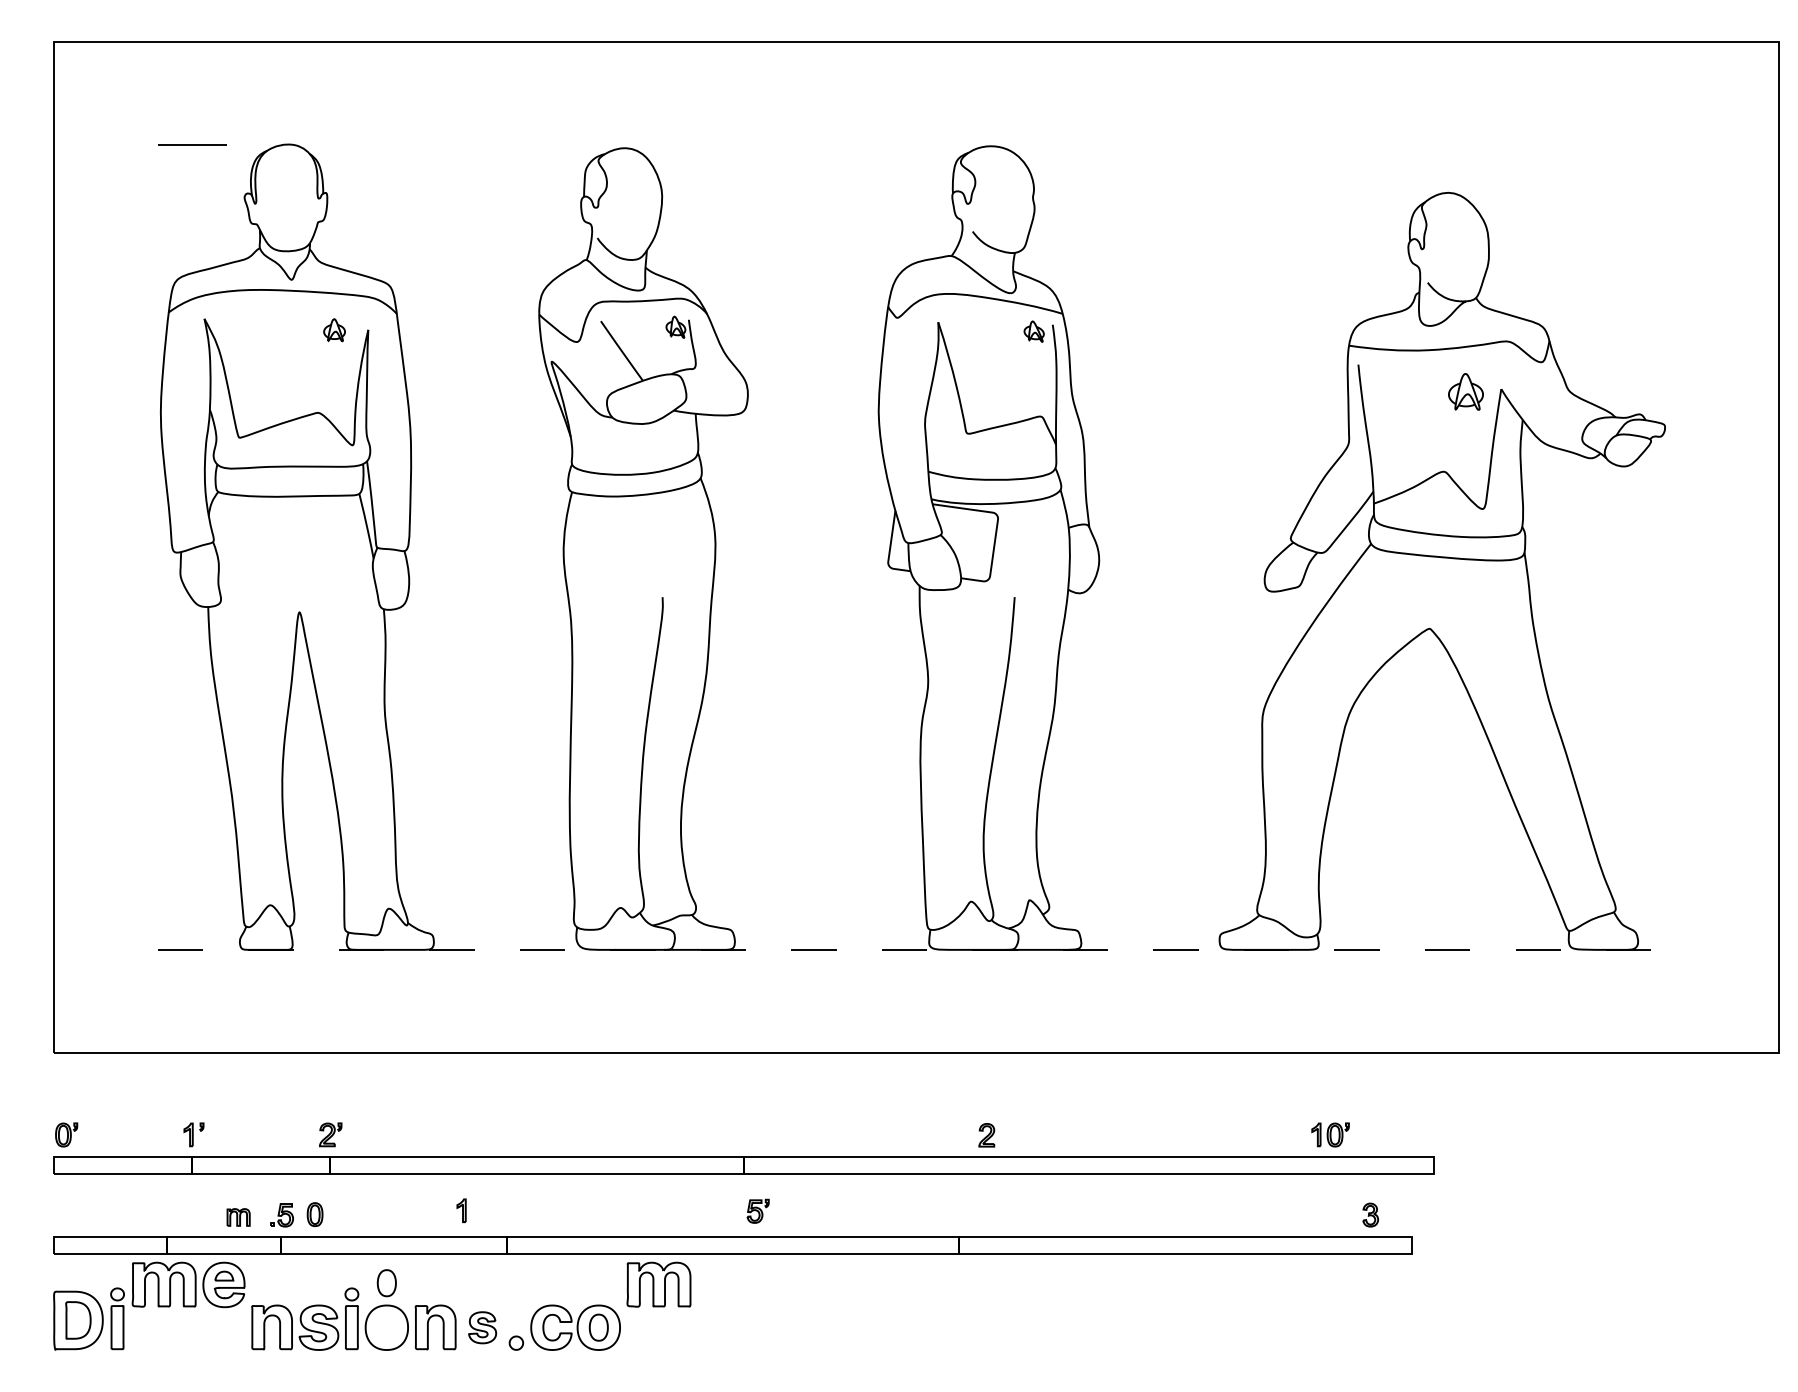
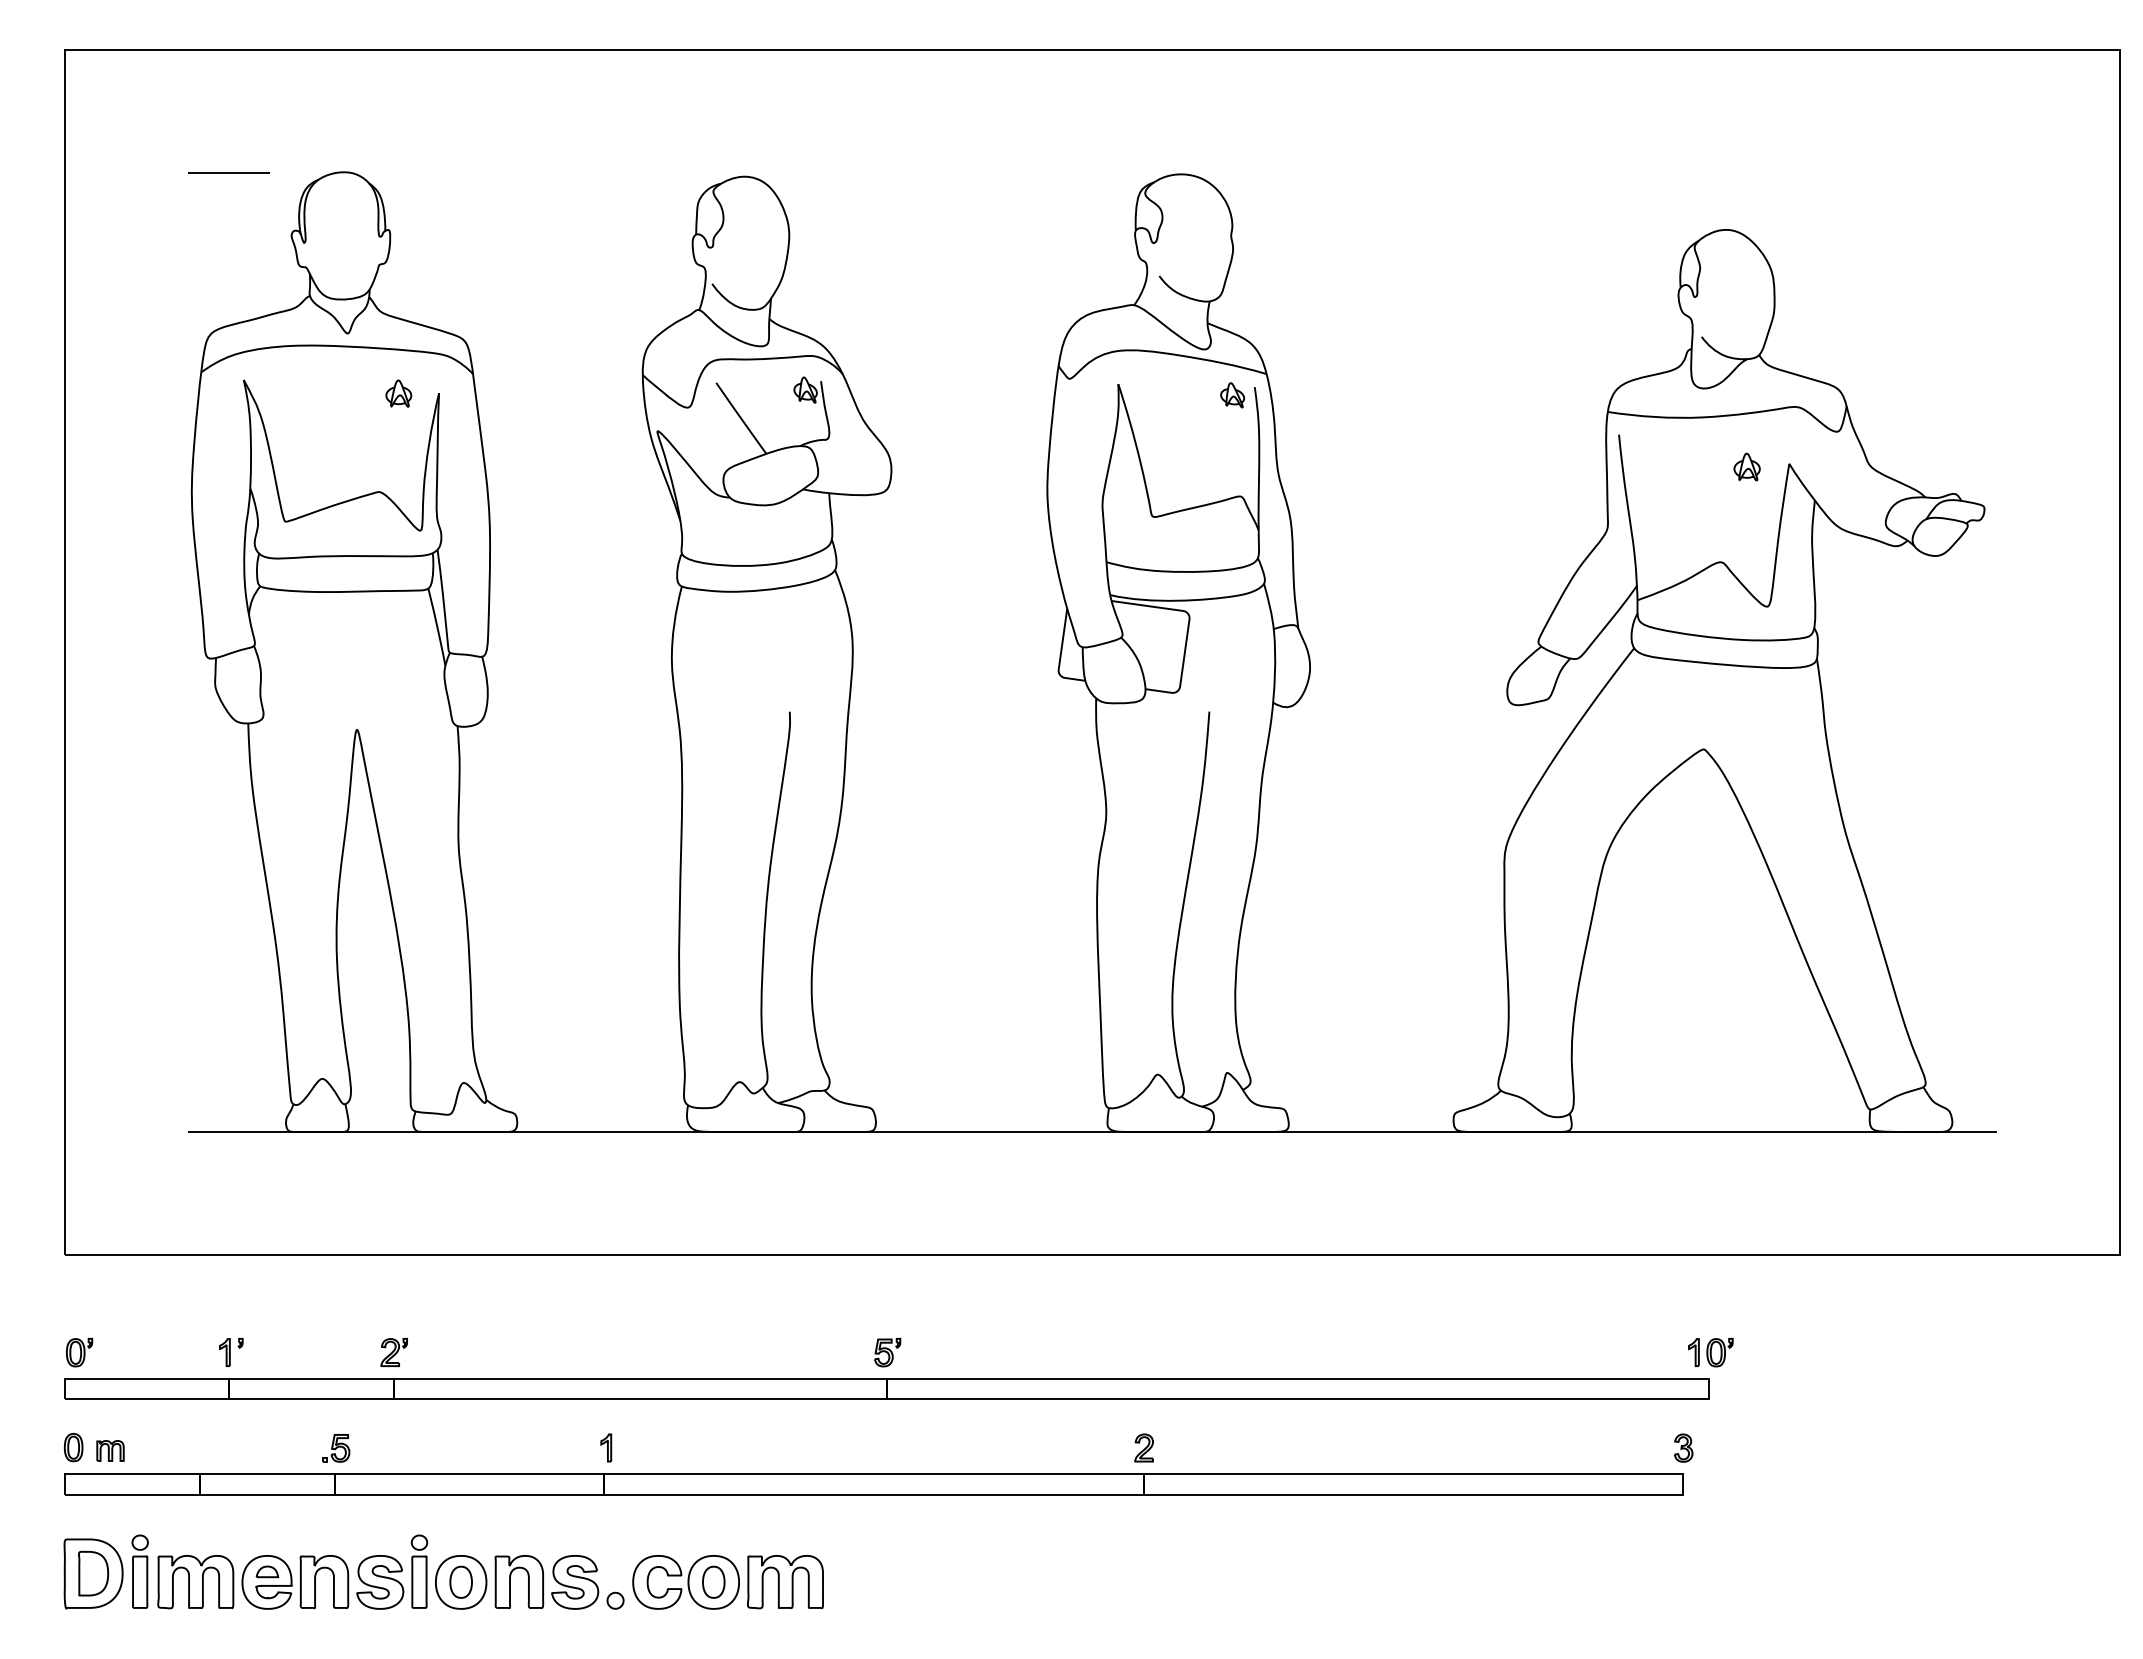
part: (1465, 391) -> (1746, 466), size x0.62
line: (916, 950) -> (1092, 1132), dashed -> solid
part: (986, 1134) -> (1143, 1447), moved
part: (1330, 1134) -> (1710, 1352), moved
part: (461, 1210) -> (606, 1447), moved
part: (758, 1211) -> (887, 1352), moved
part: (314, 1214) -> (73, 1447), moved
part: (1370, 1214) -> (1683, 1447), moved
part: (238, 1217) -> (110, 1450), moved
part: (386, 1282) -> (460, 1581), moved
part: (188, 1285) -> (224, 1582), moved
part: (659, 1285) -> (785, 1582), moved
part: (482, 1327) -> (575, 1582), size x1.43

